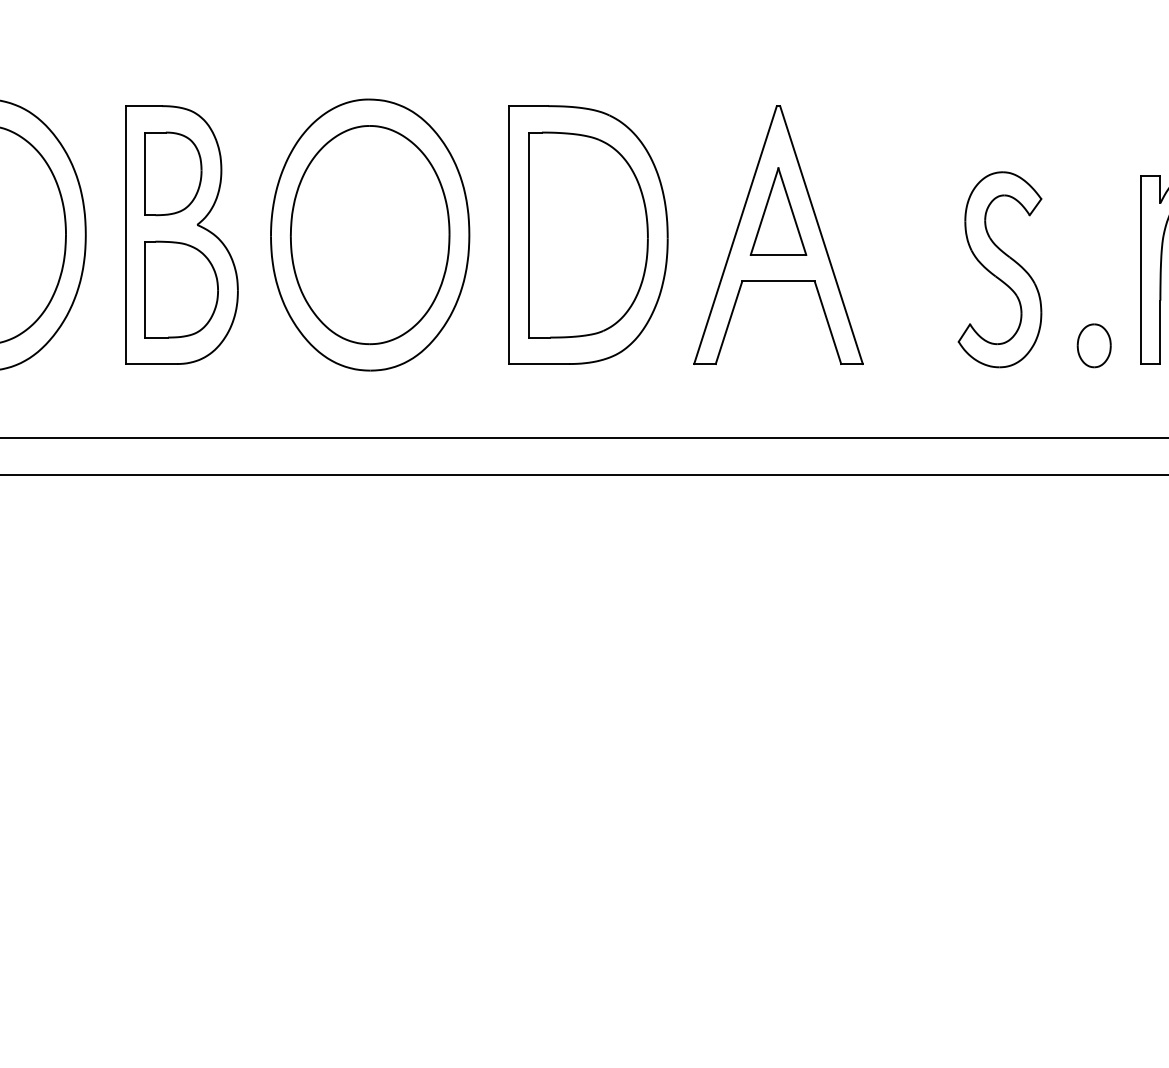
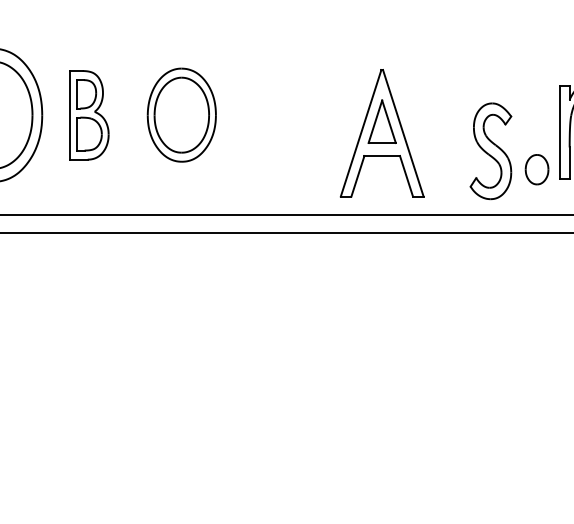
part: (369, 233) -> (181, 114), size x0.7
part: (182, 235) -> (89, 115), size x0.7
part: (587, 235) -> (288, 115), removed
part: (777, 235) -> (381, 133), moved
part: (999, 270) -> (490, 151), moved
part: (1094, 345) -> (537, 169), size x1.4

